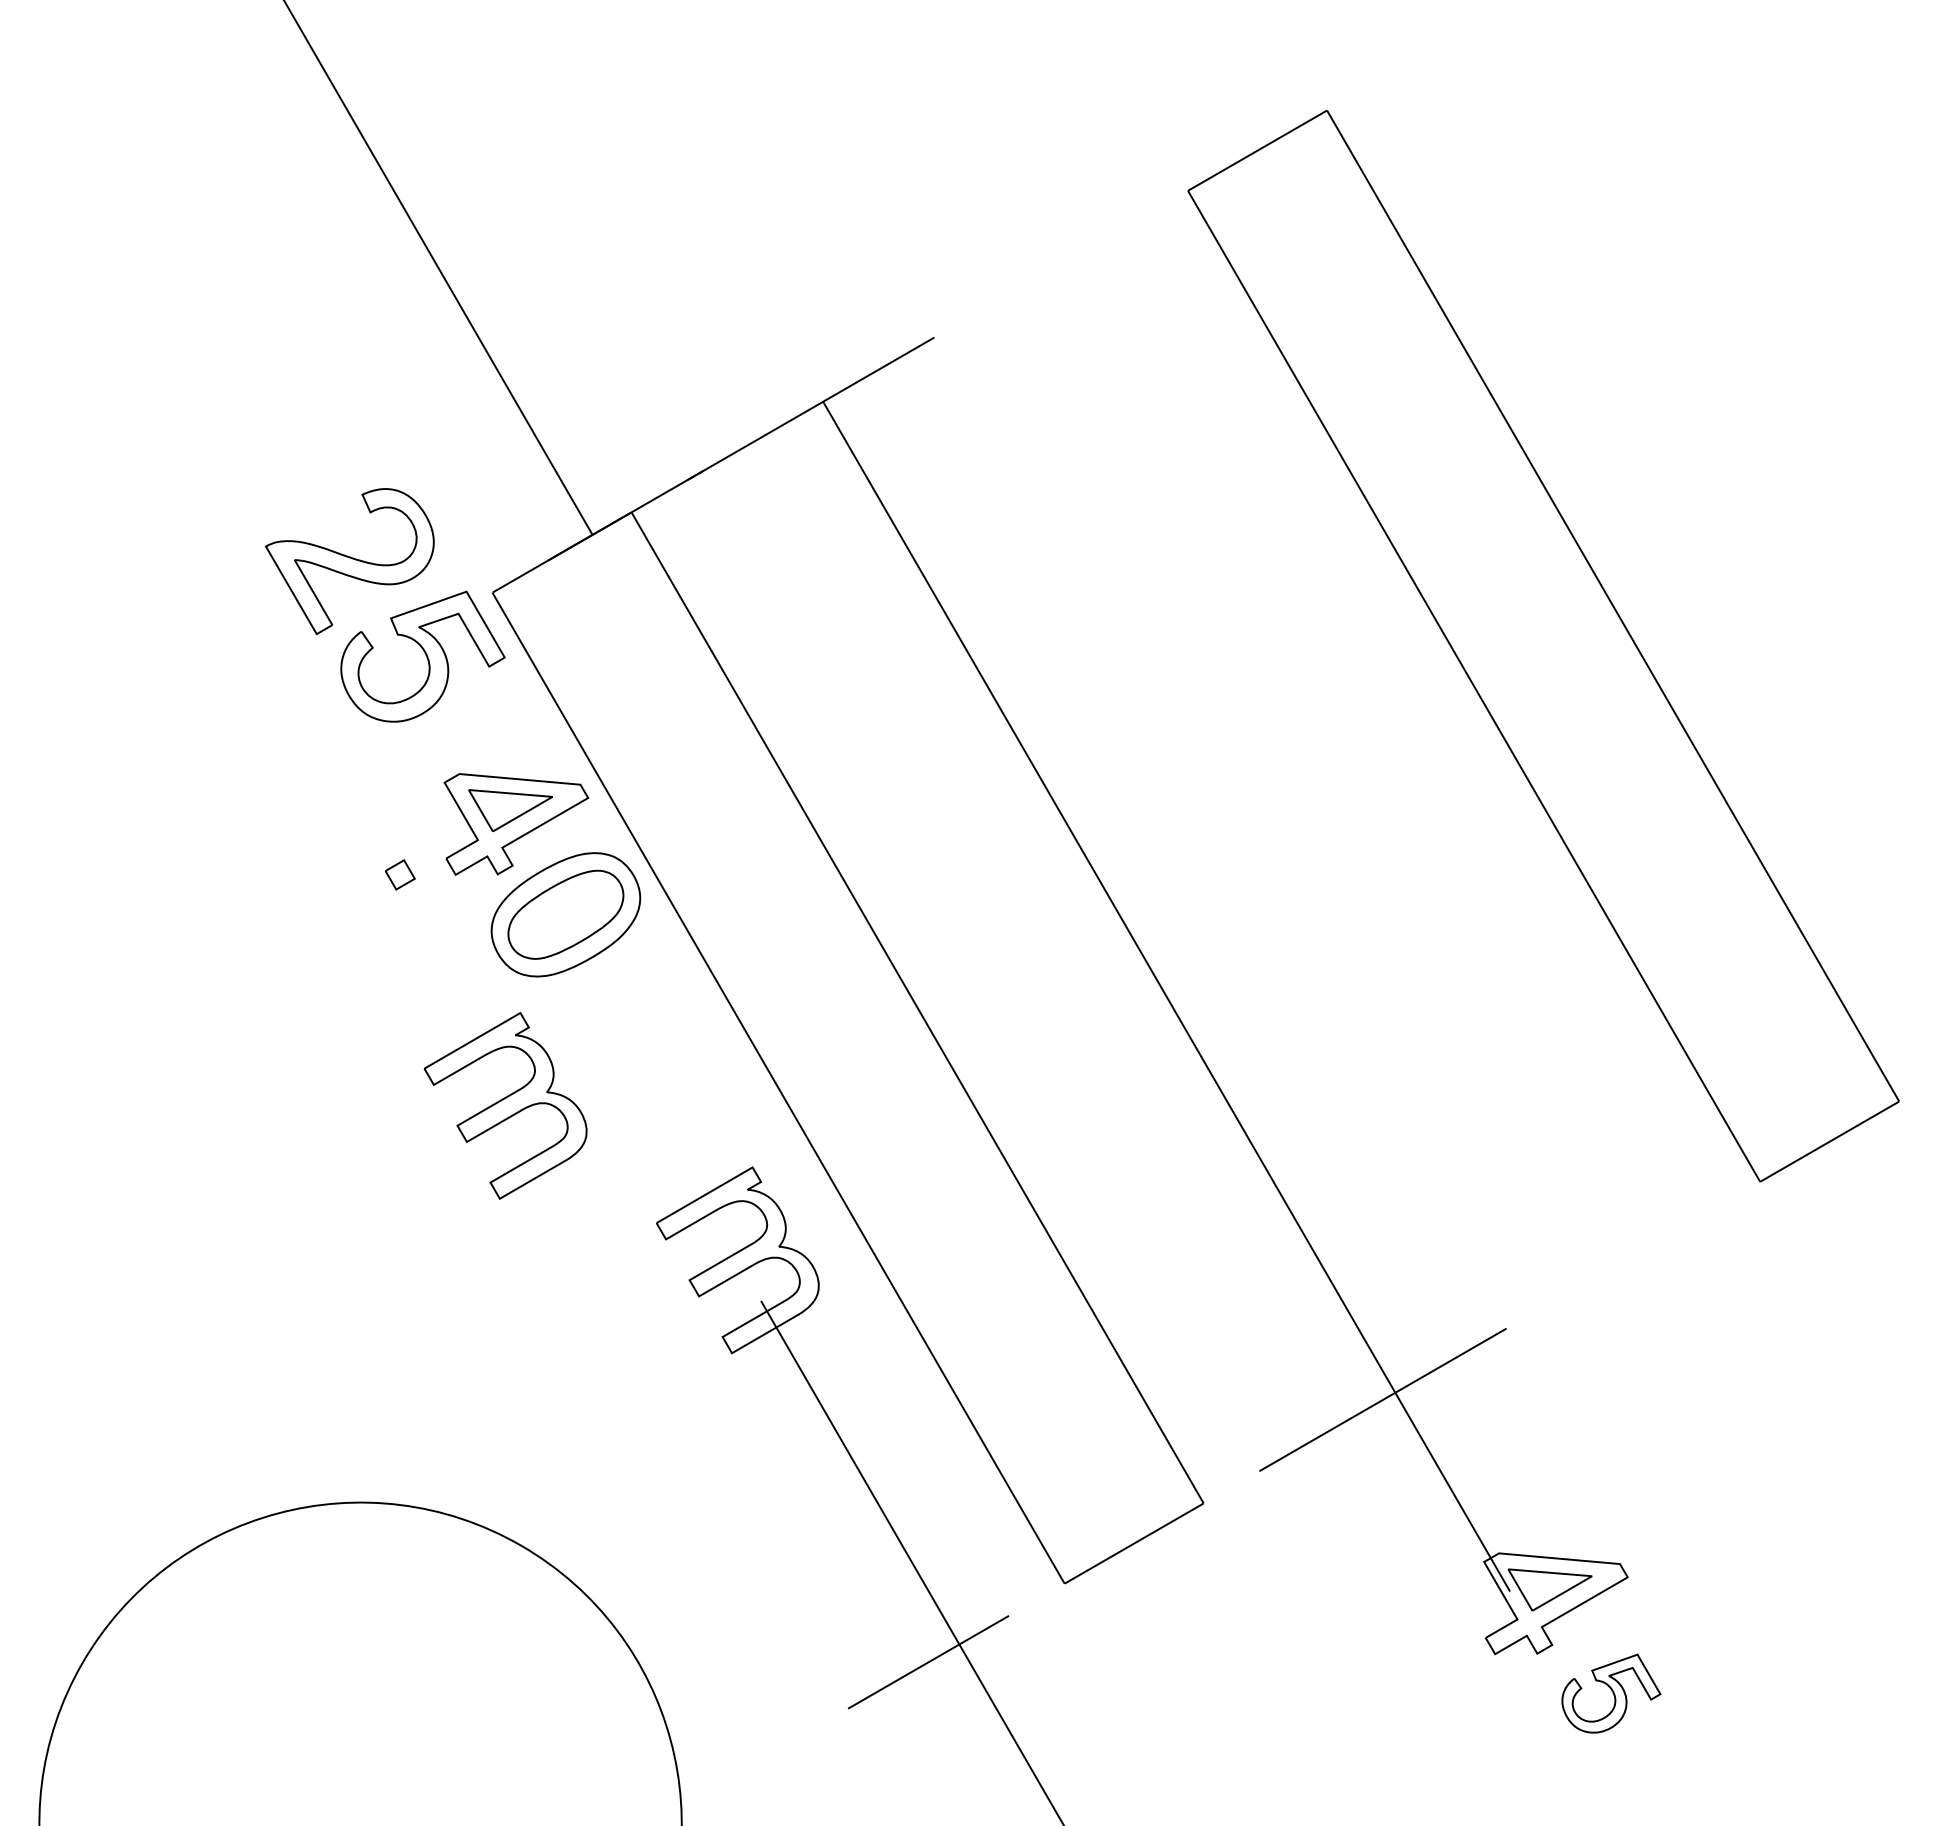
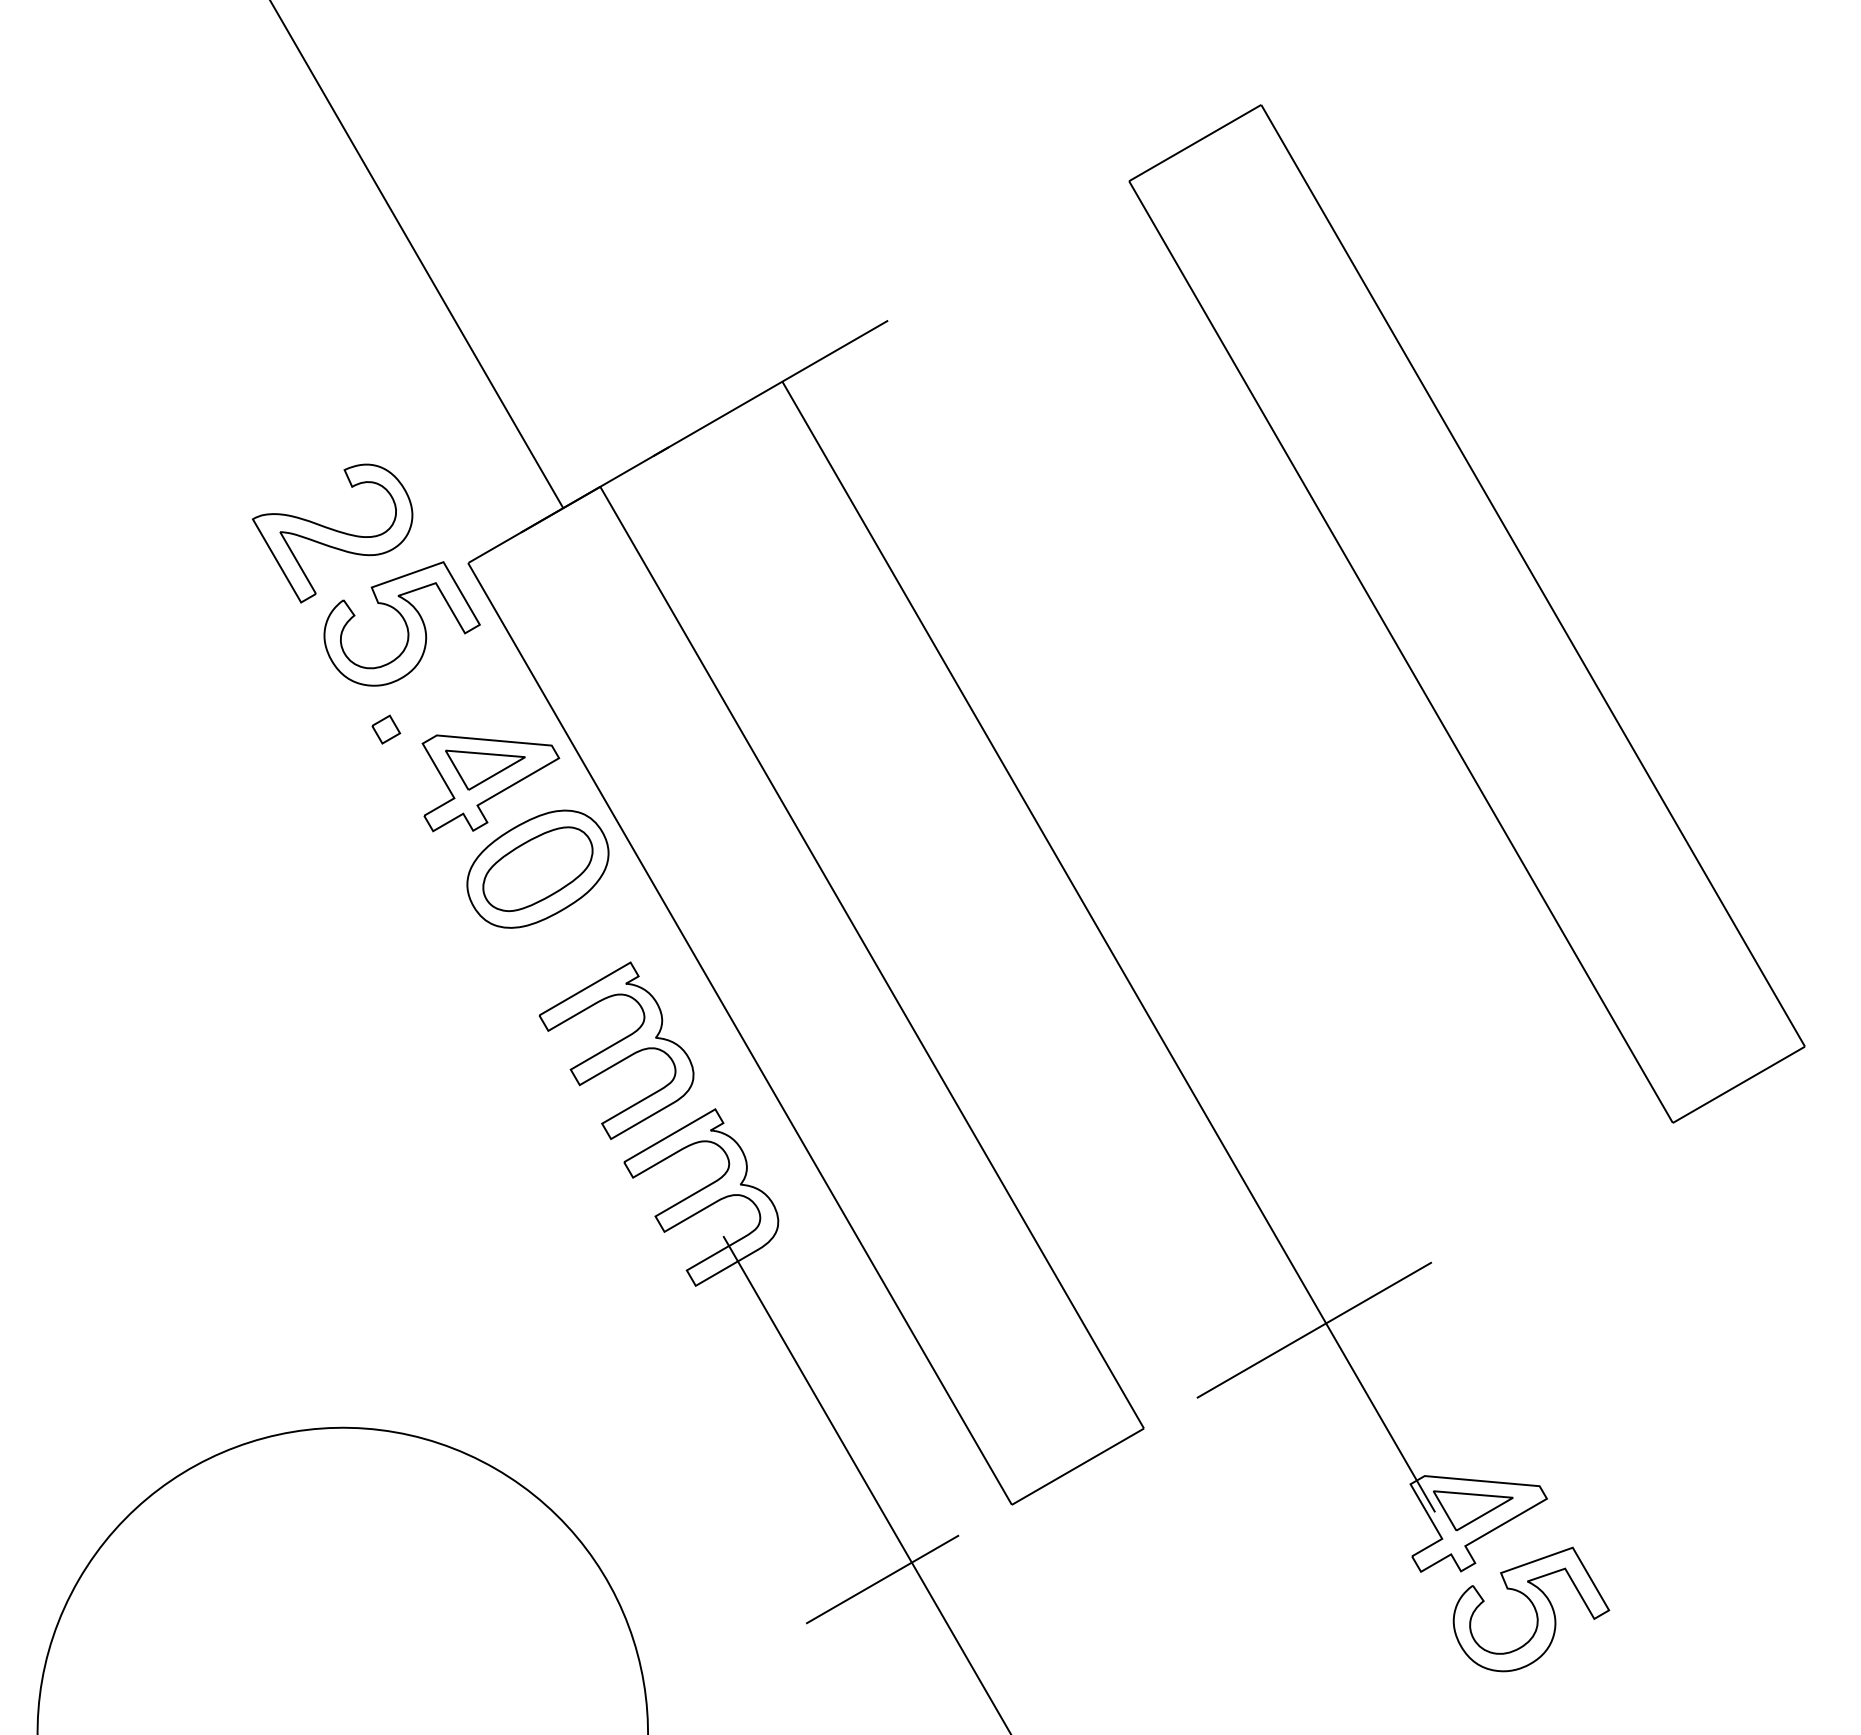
part: (400, 874) -> (386, 729), moved
part: (505, 1105) -> (616, 1050), moved
part: (1611, 1693) -> (1531, 1609), size x1.67

